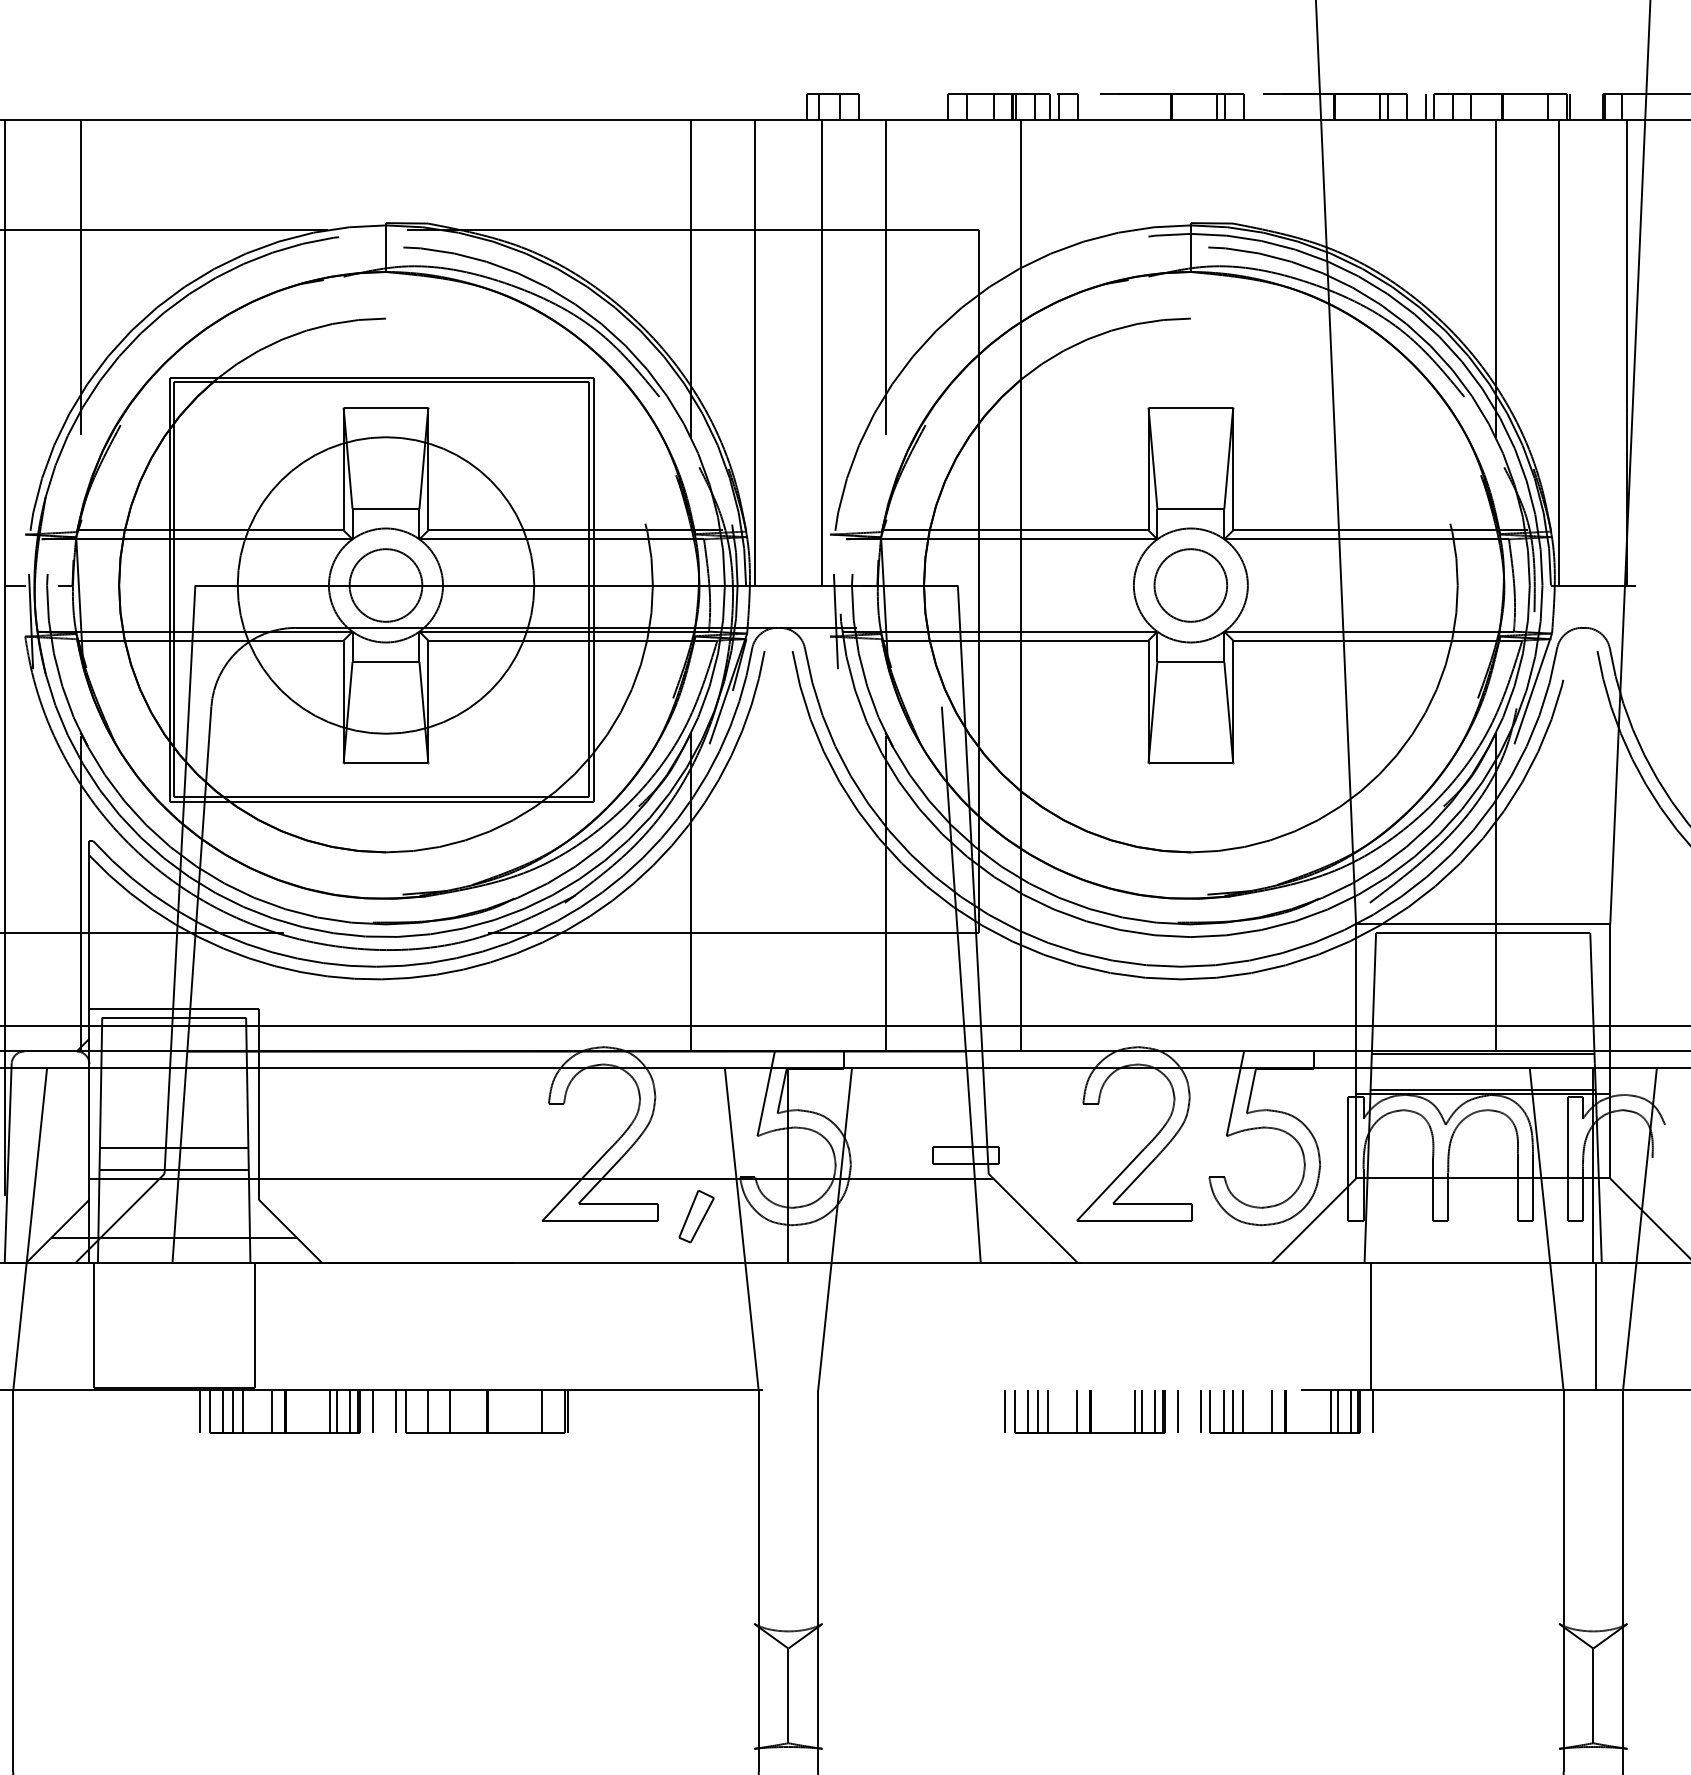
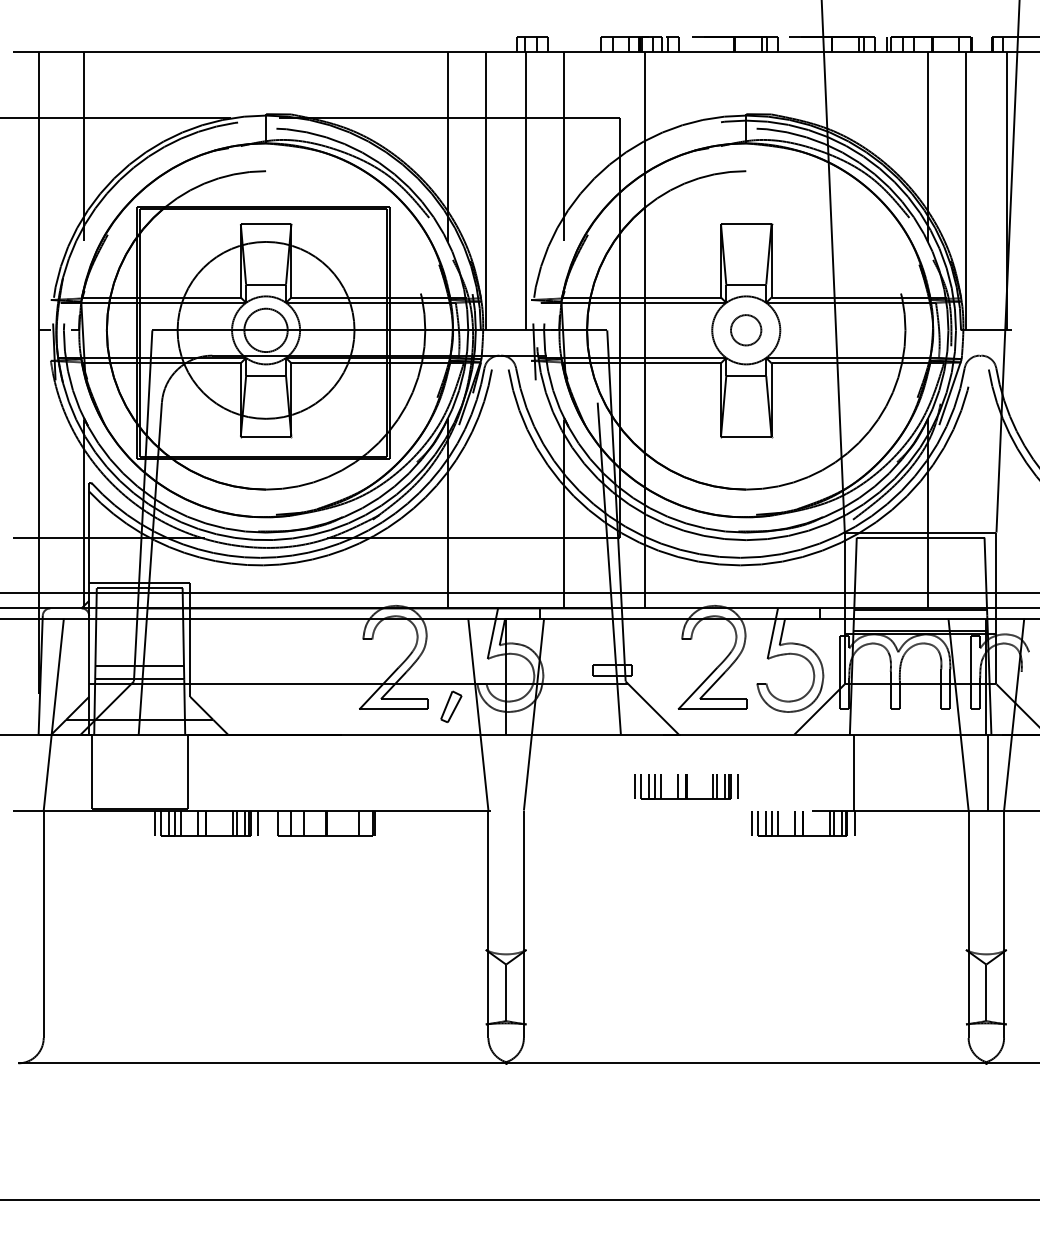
circle: (1189, 583) -> (745, 329), size x0.7
line: (395, 1410) -> (271, 822), removed
part: (1090, 1412) -> (686, 786), moved

